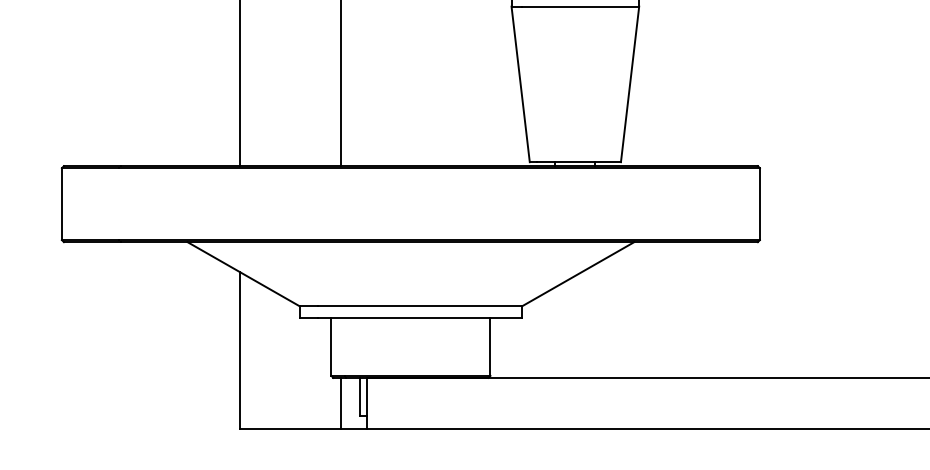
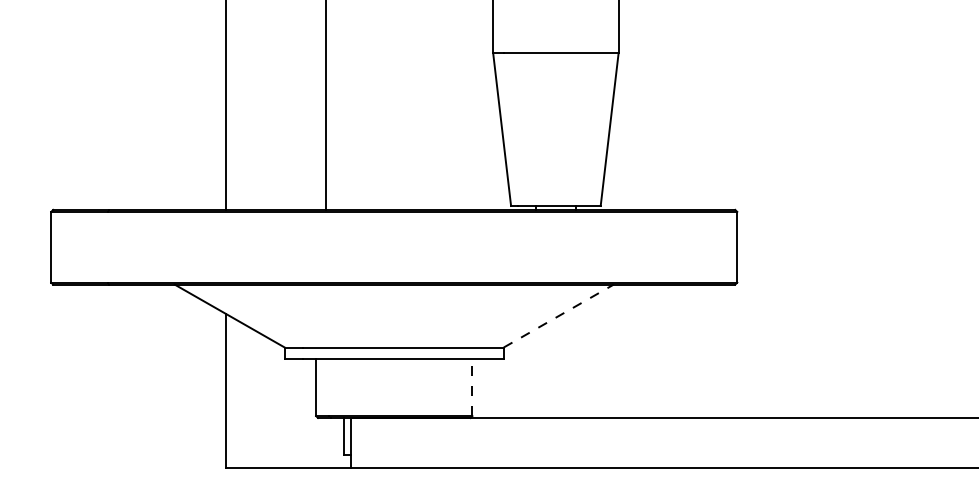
line: (579, 273) -> (559, 315), solid -> dashed
line: (490, 346) -> (472, 387), solid -> dashed
line: (340, 403) -> (325, 443), removed

